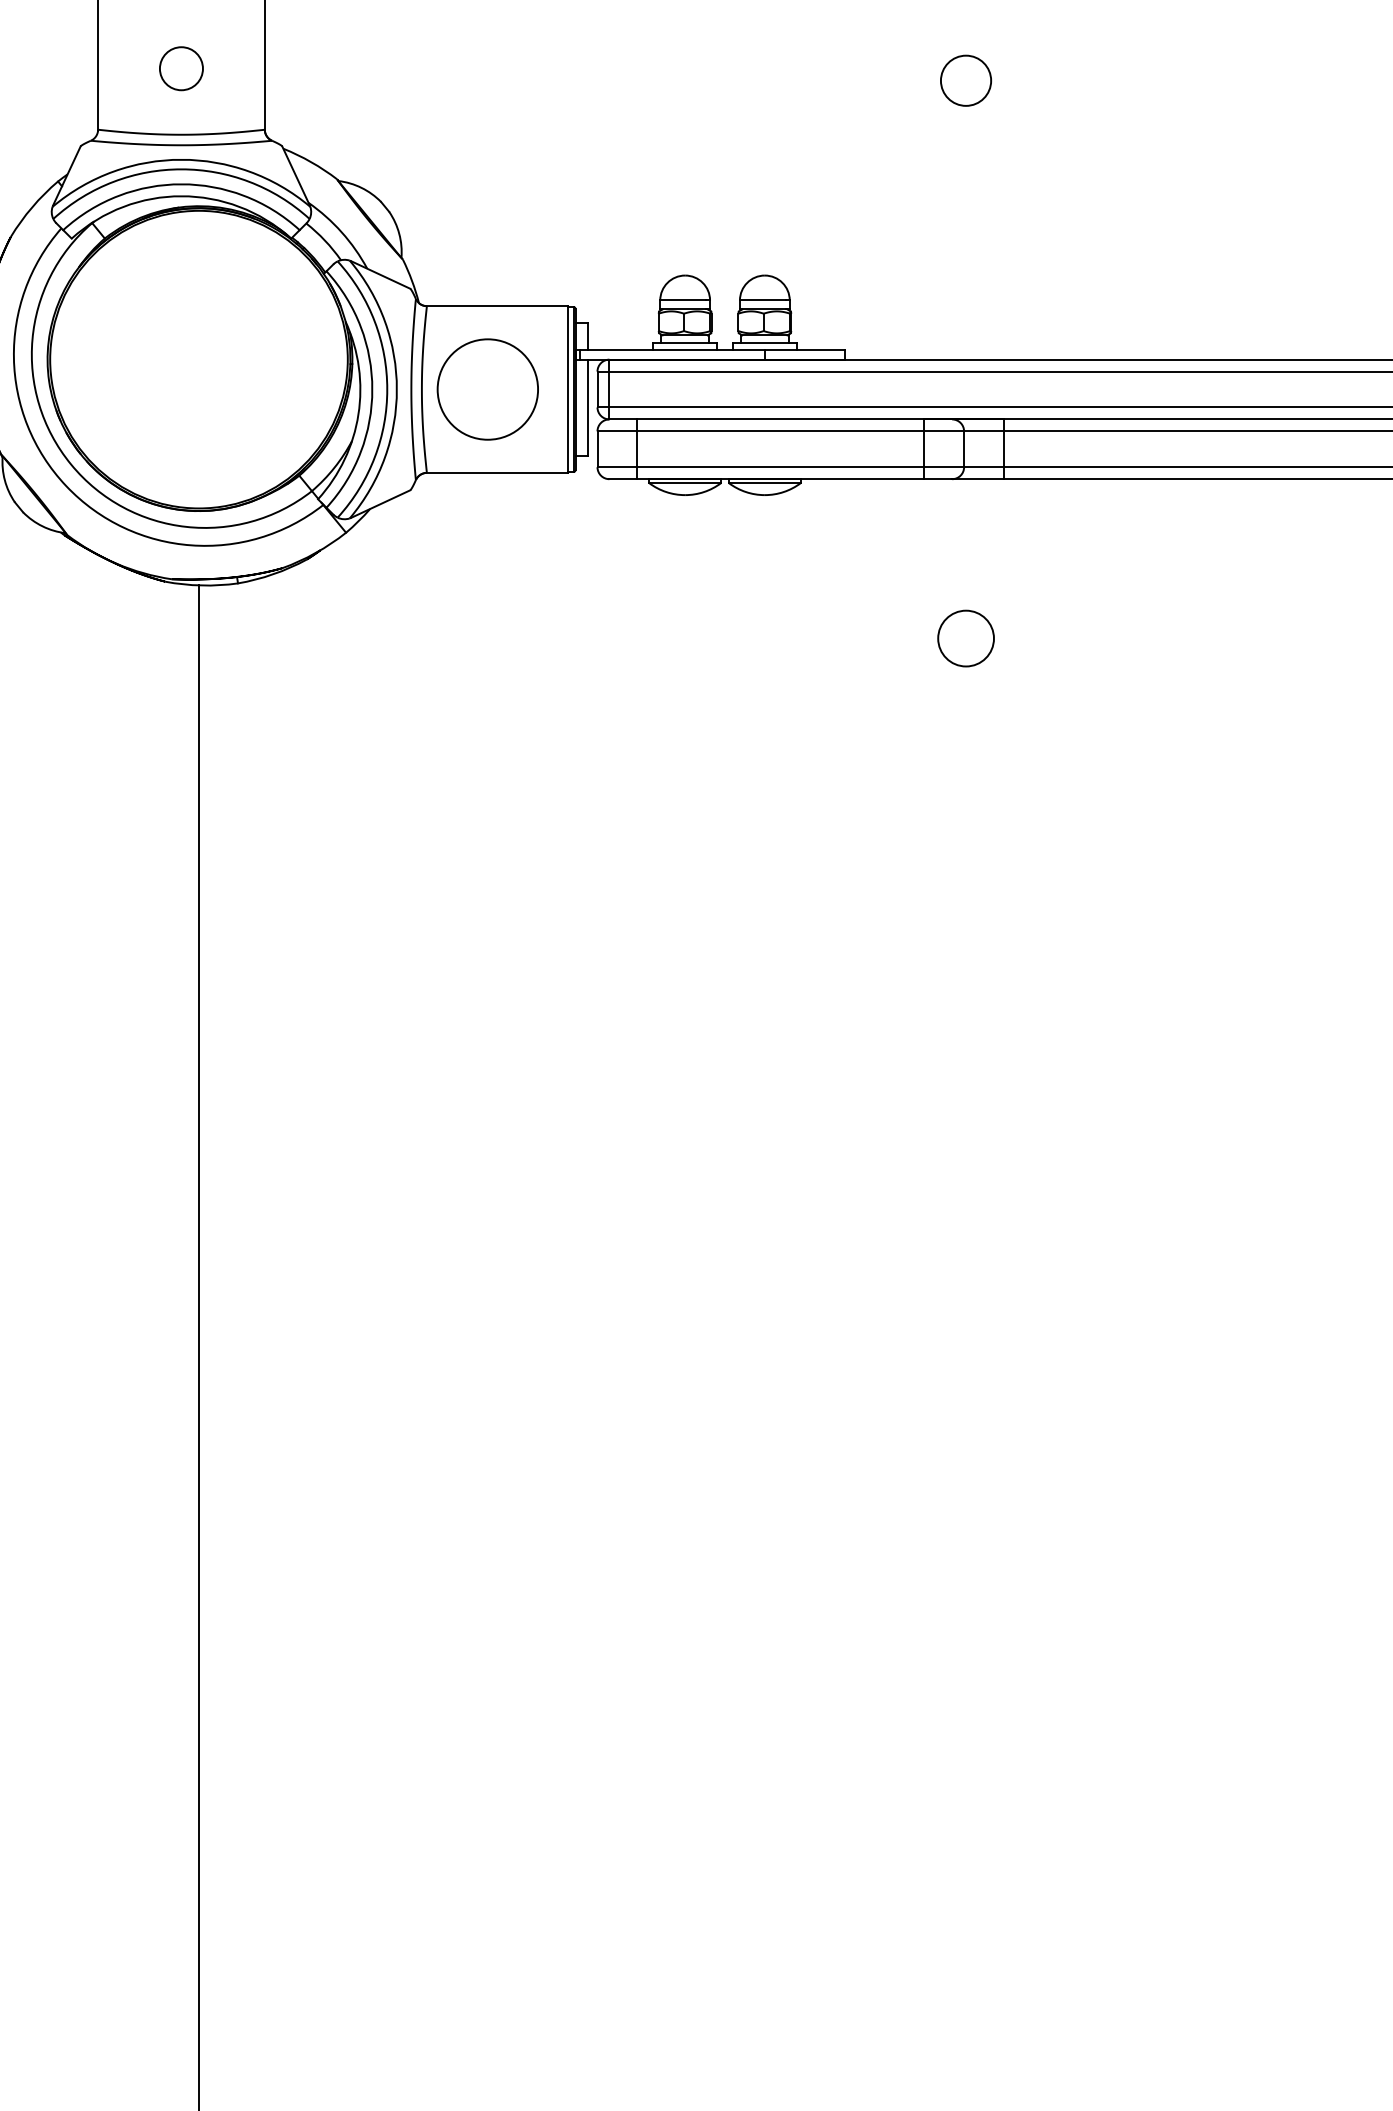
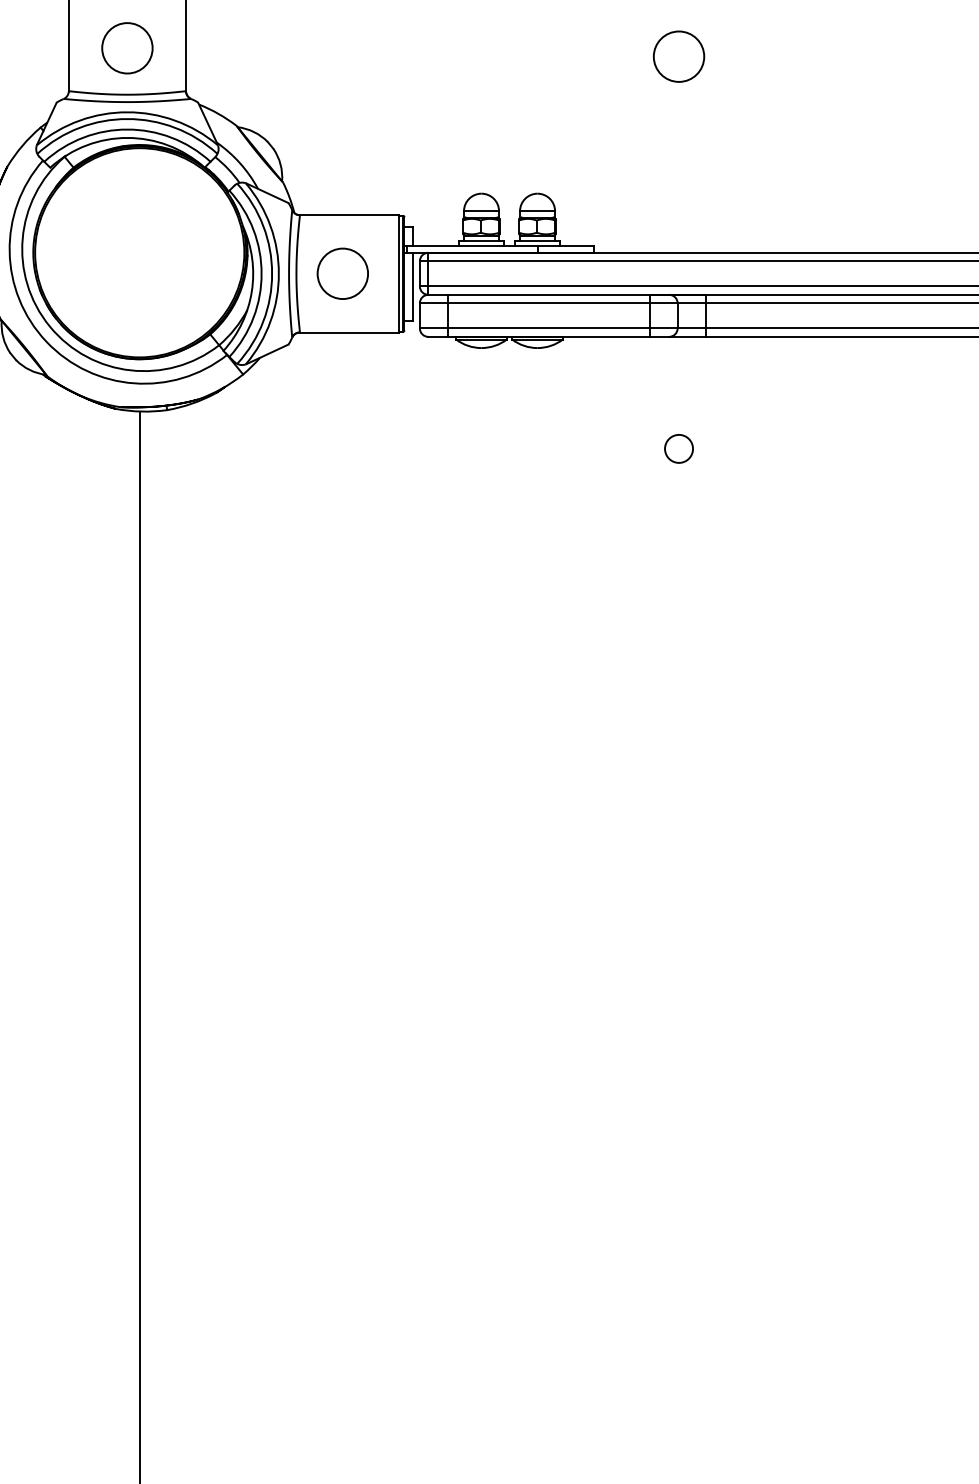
circle: (181, 68) -> (127, 48), size x1.67
circle: (965, 80) -> (678, 56), size x1.43
circle: (487, 389) -> (342, 273), size x0.71
circle: (966, 638) -> (679, 448), size x0.71

